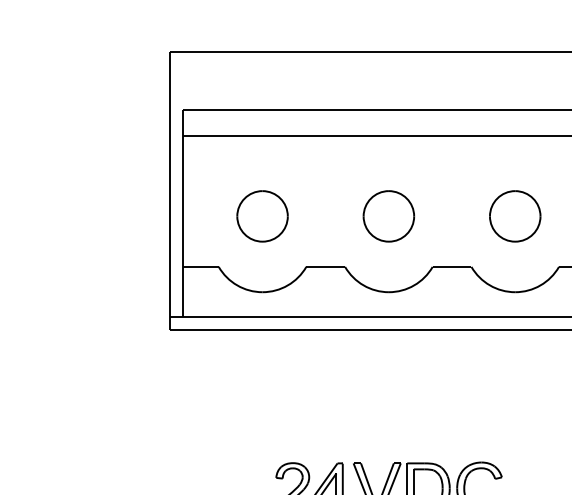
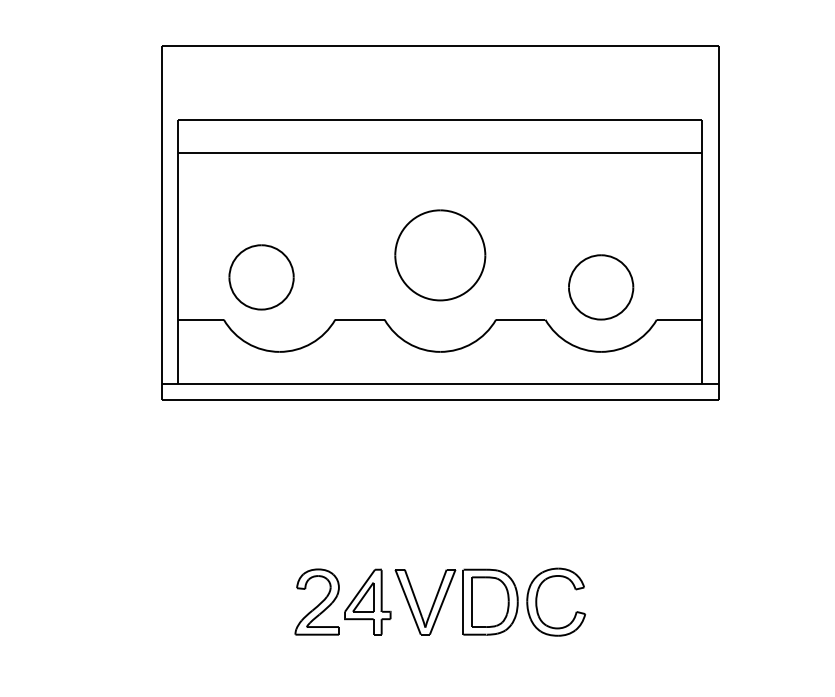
part: (262, 216) -> (261, 277), moved
part: (389, 216) -> (440, 255), size x1.4
part: (515, 216) -> (601, 287), moved

